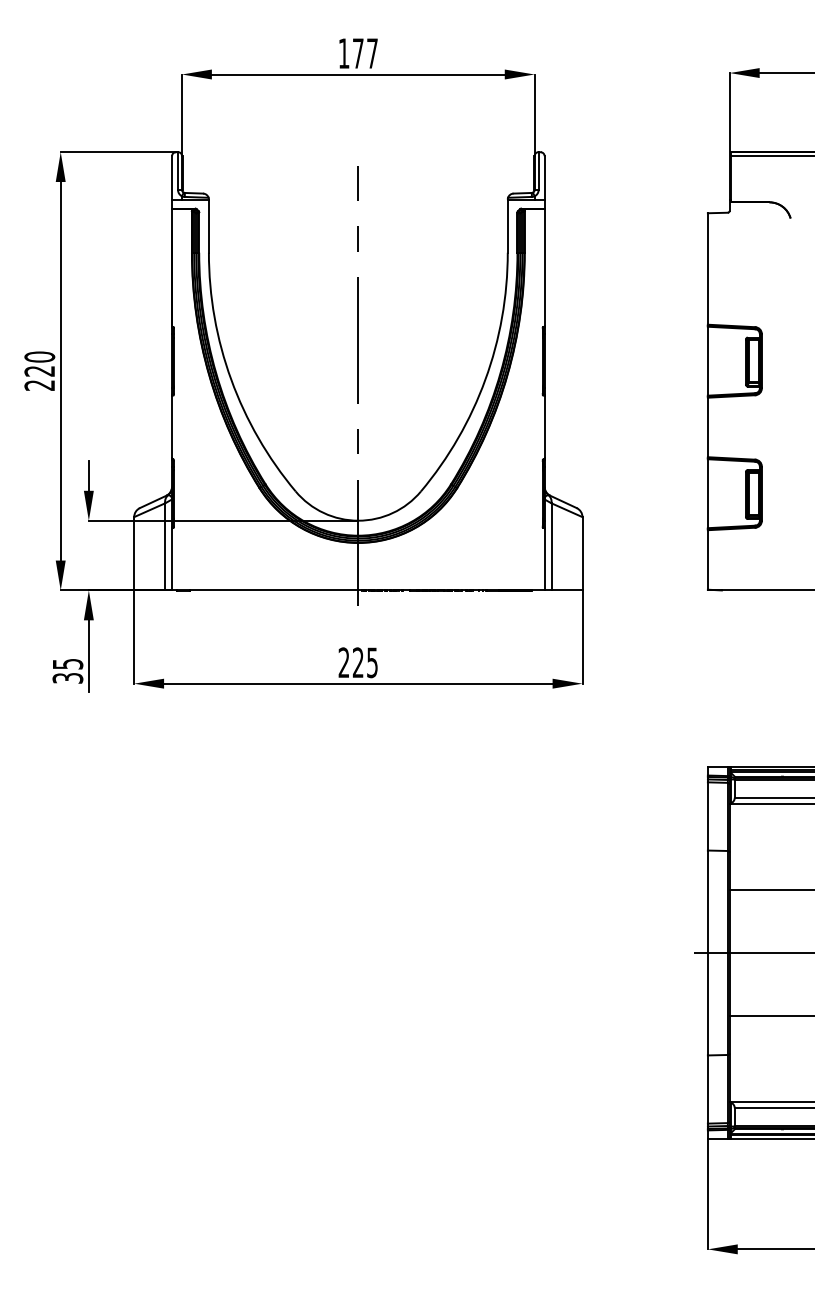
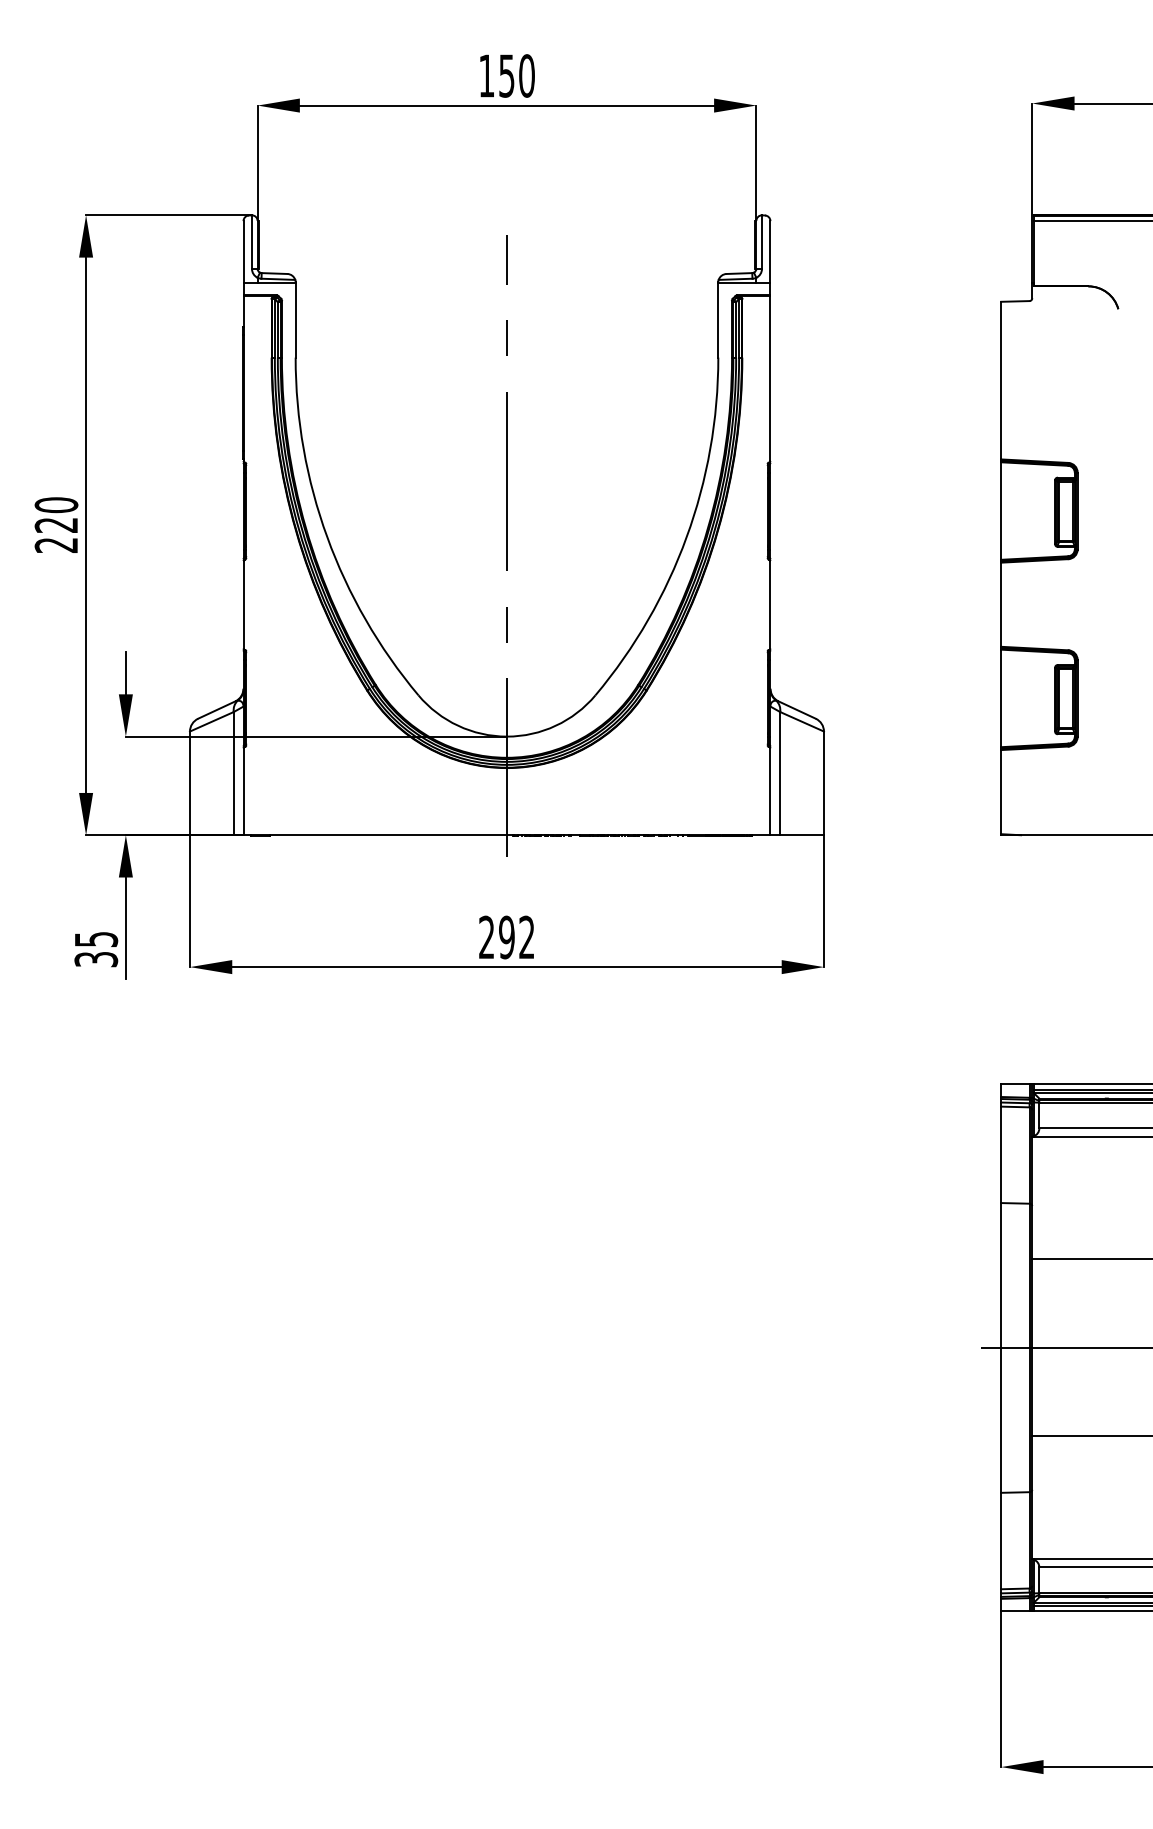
text: (365, 53) -> (516, 75), 177 -> 150
text: (365, 662) -> (516, 937), 225 -> 292

